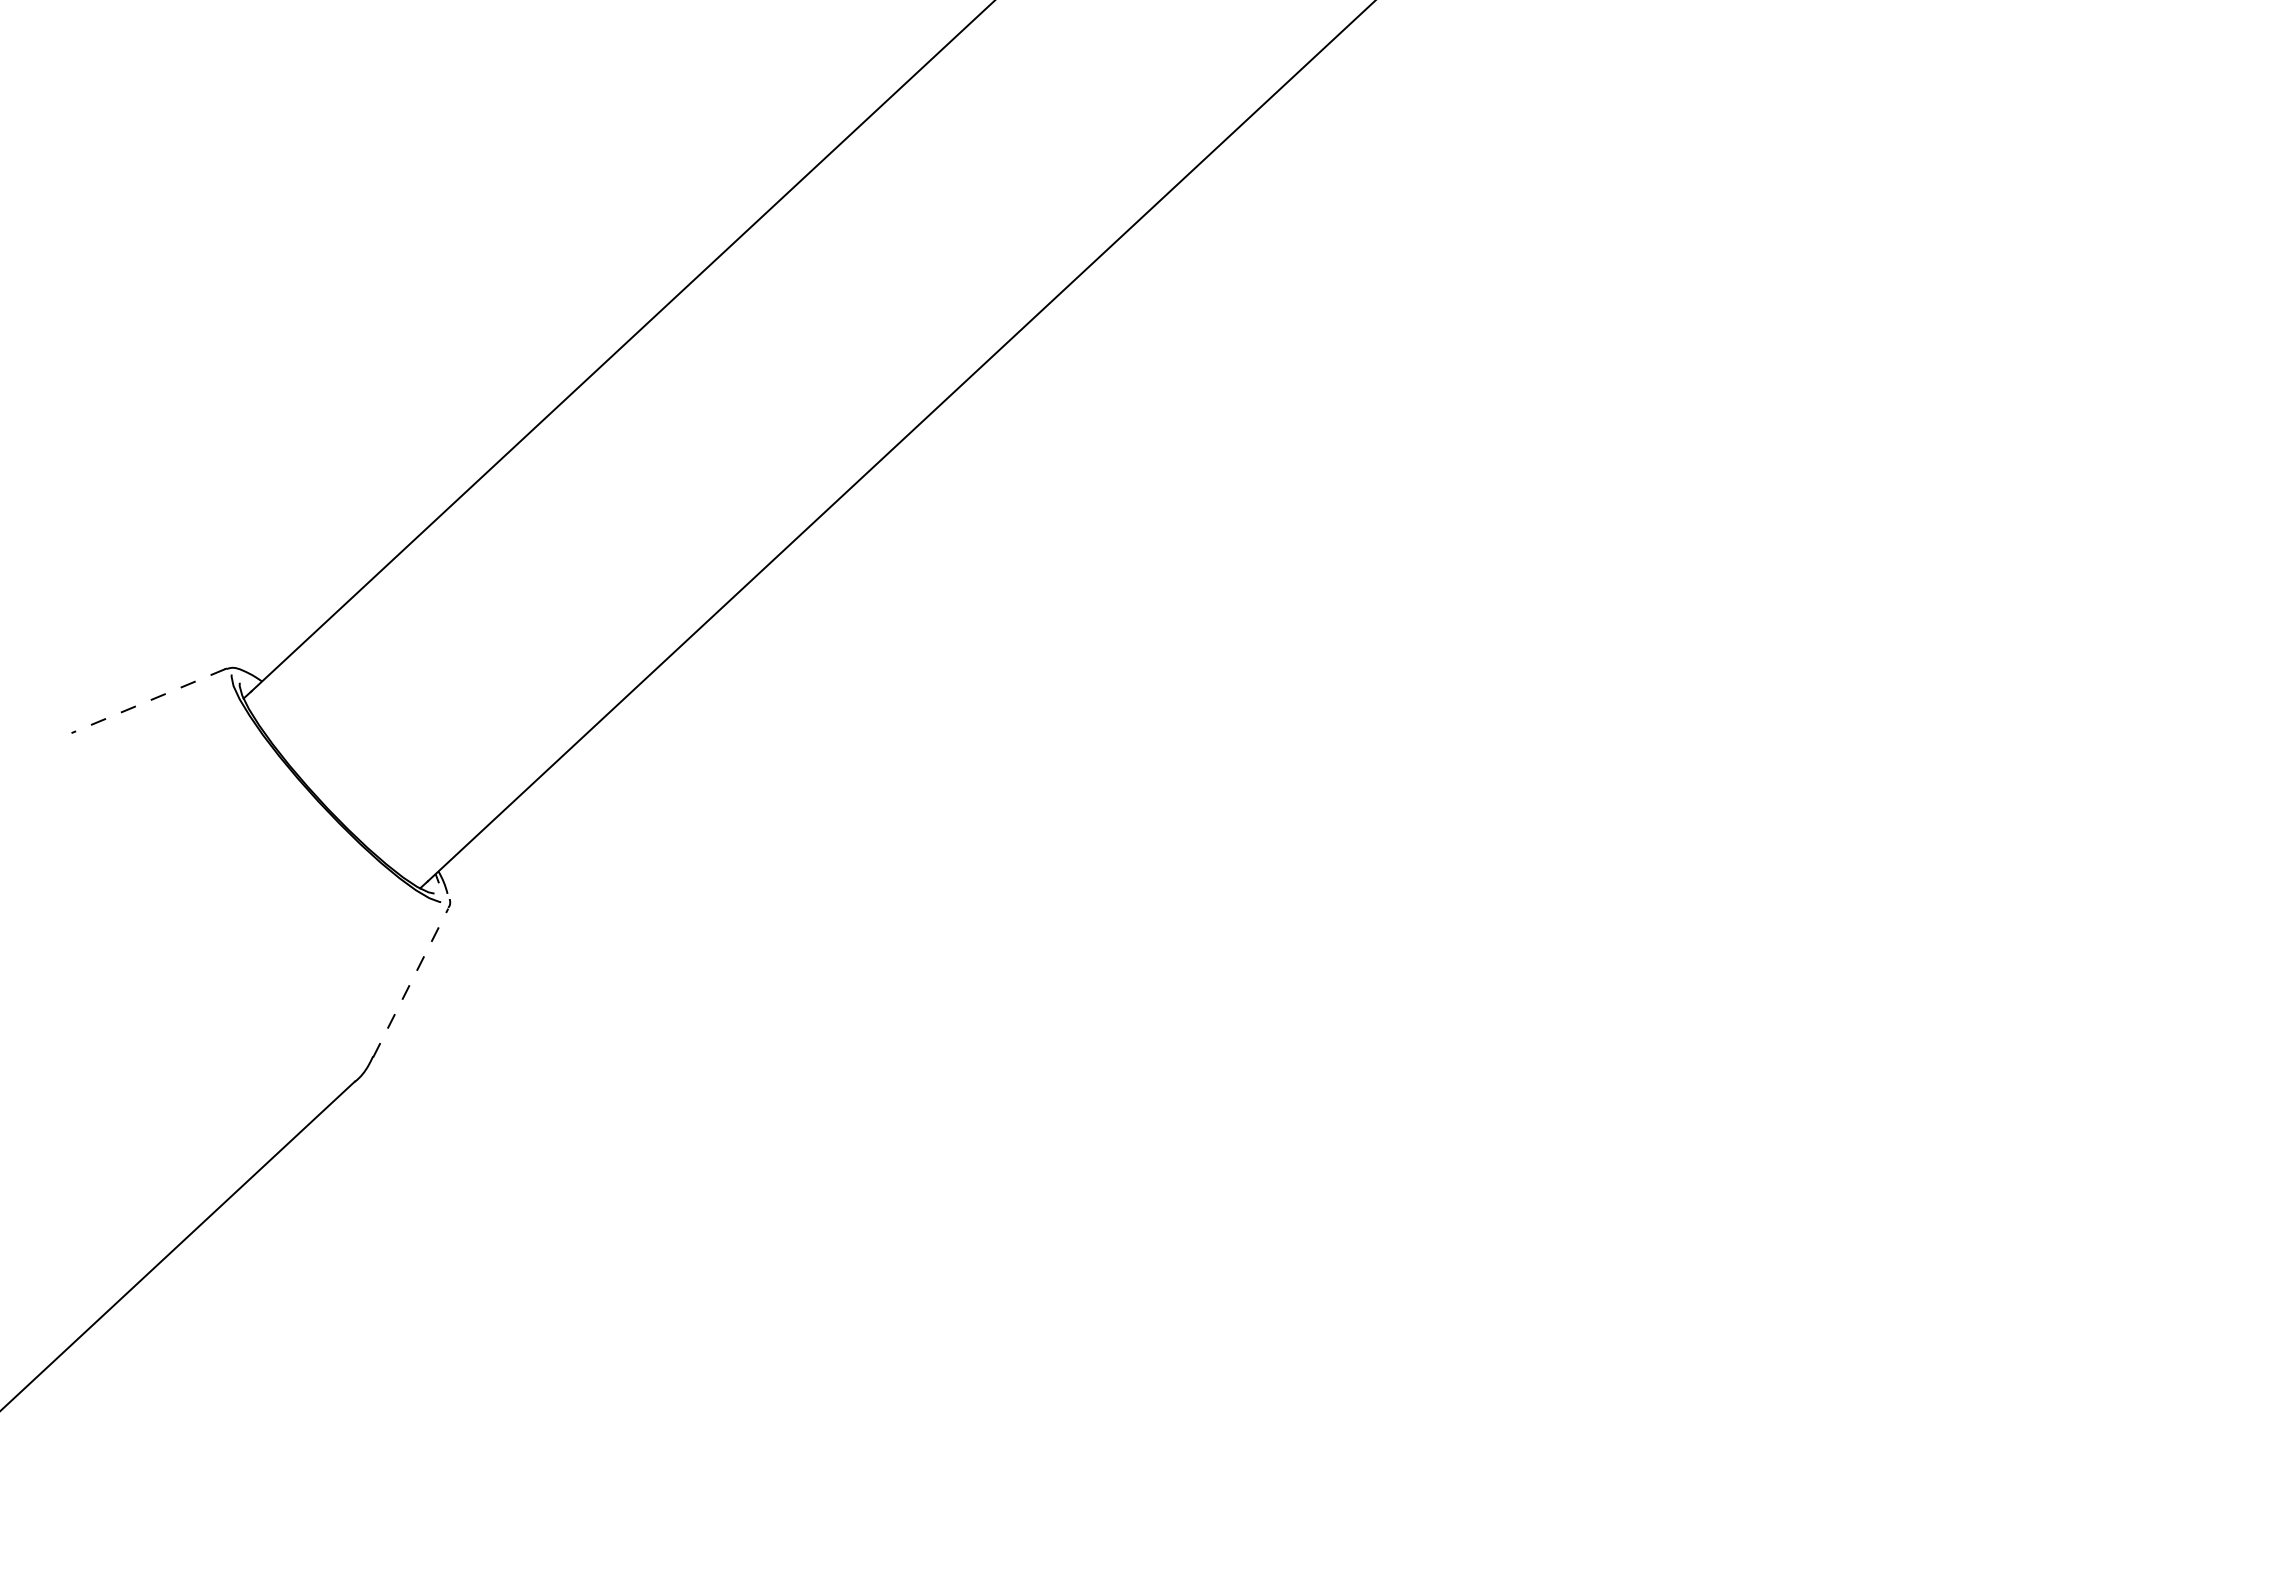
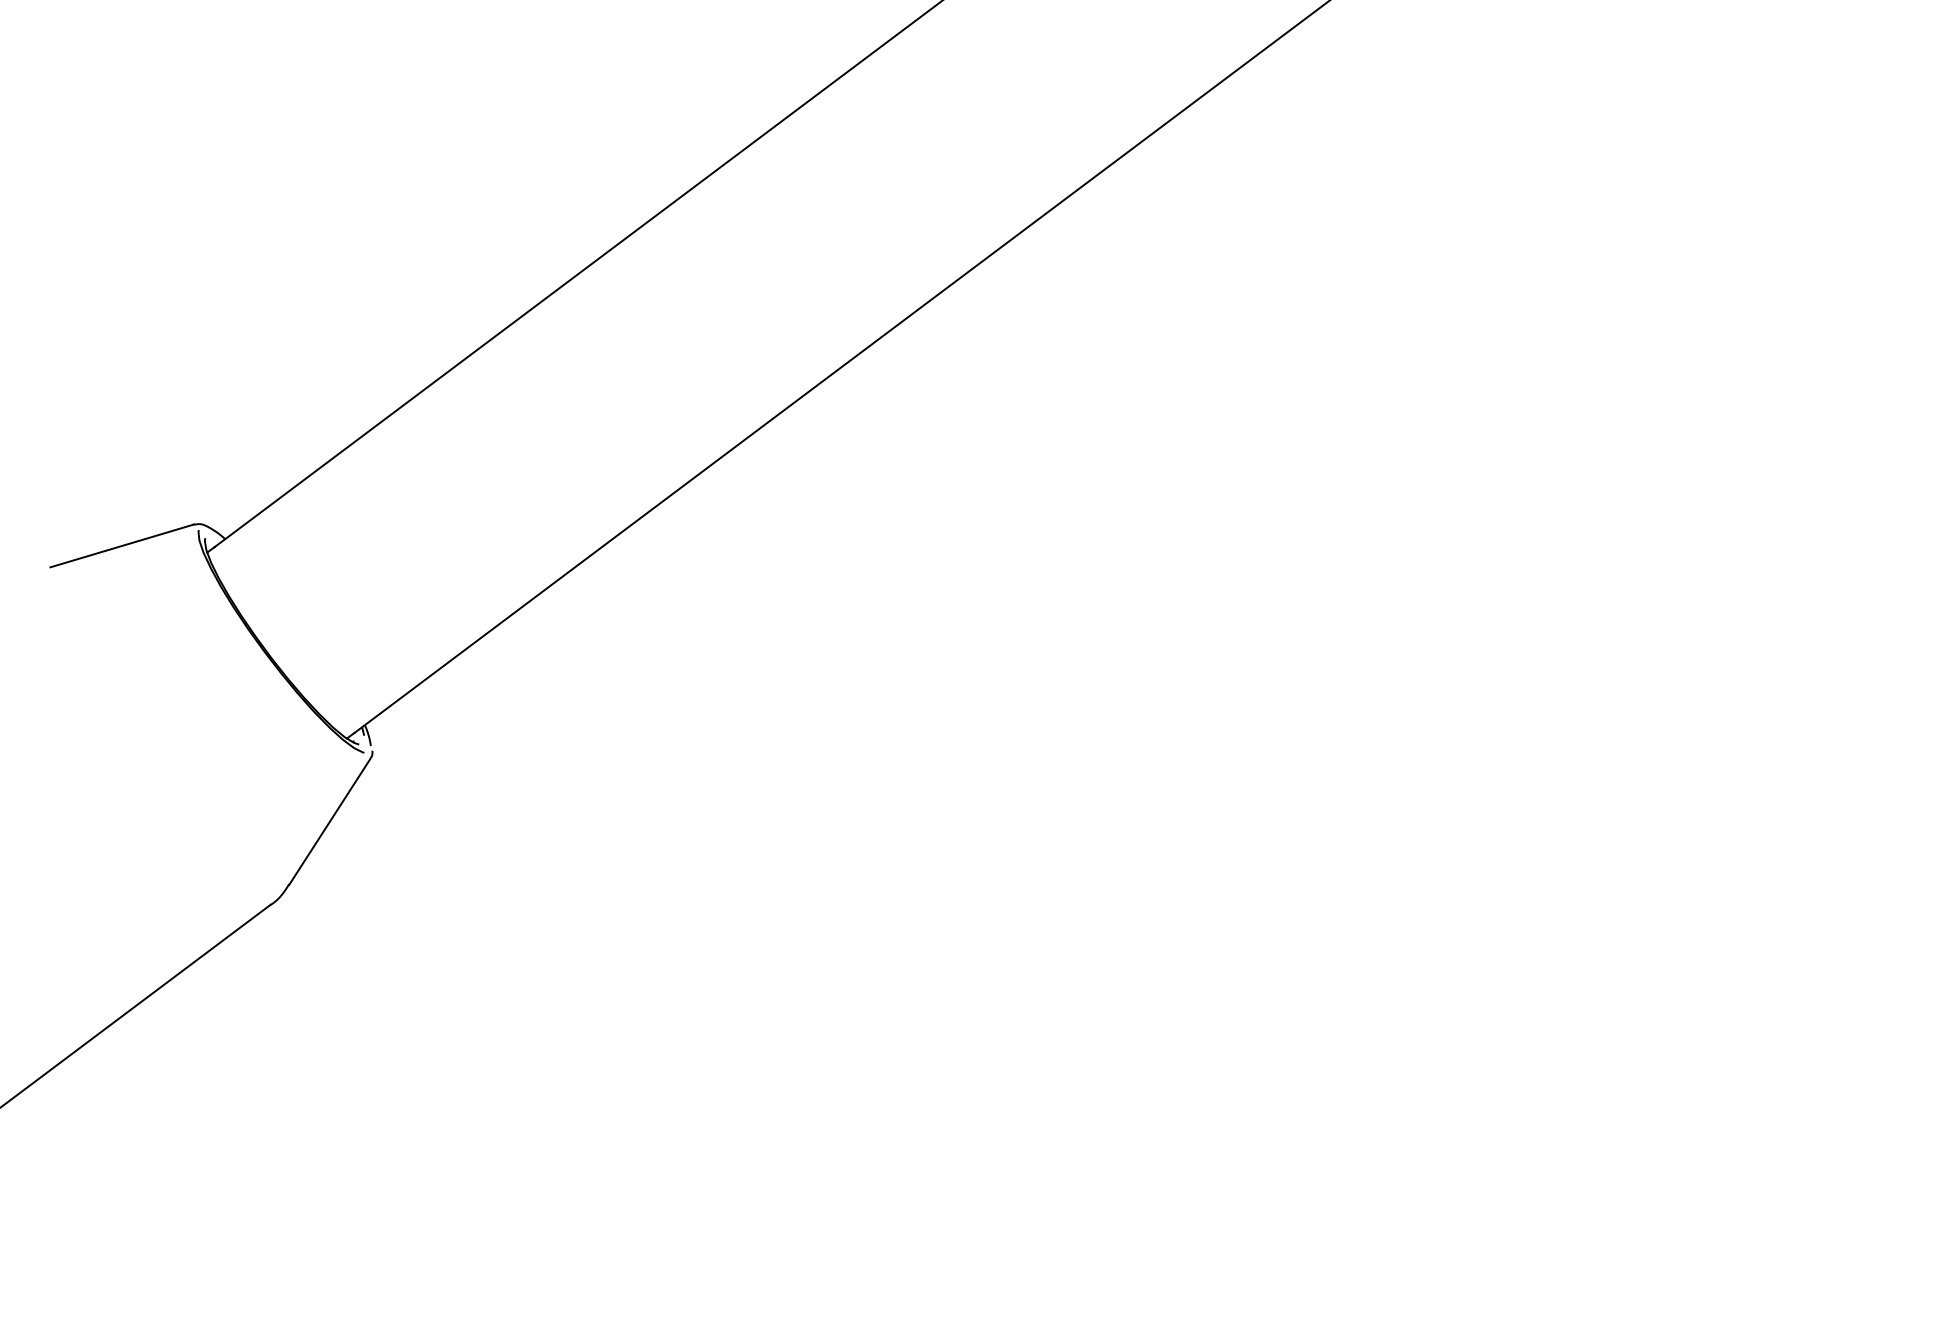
line: (148, 701) -> (122, 546), dashed -> solid
line: (410, 982) -> (329, 821), dashed -> solid

